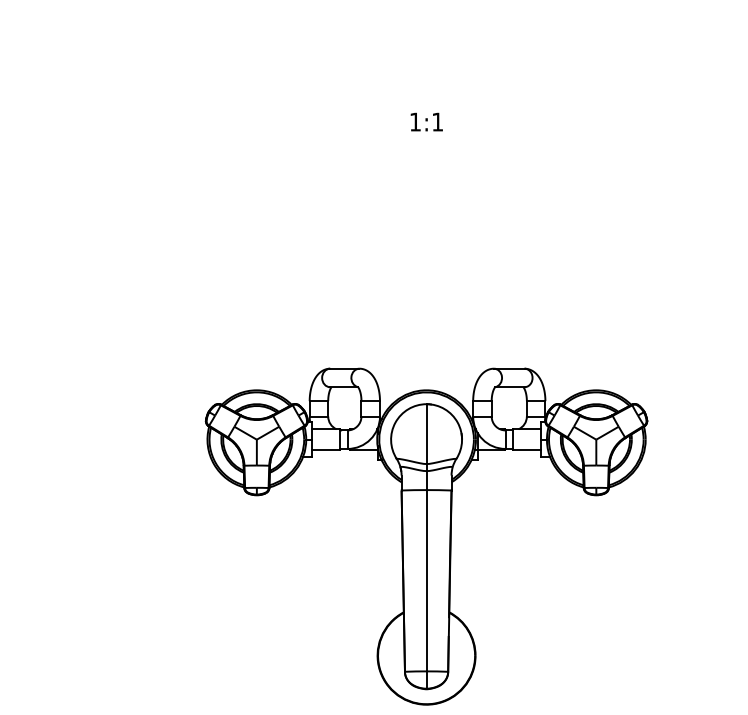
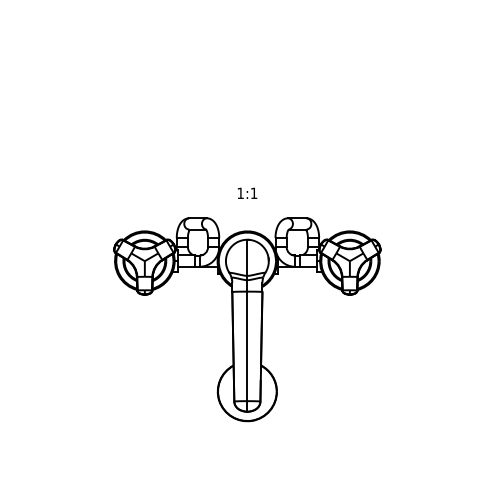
text: (426, 120) -> (247, 192), moved

